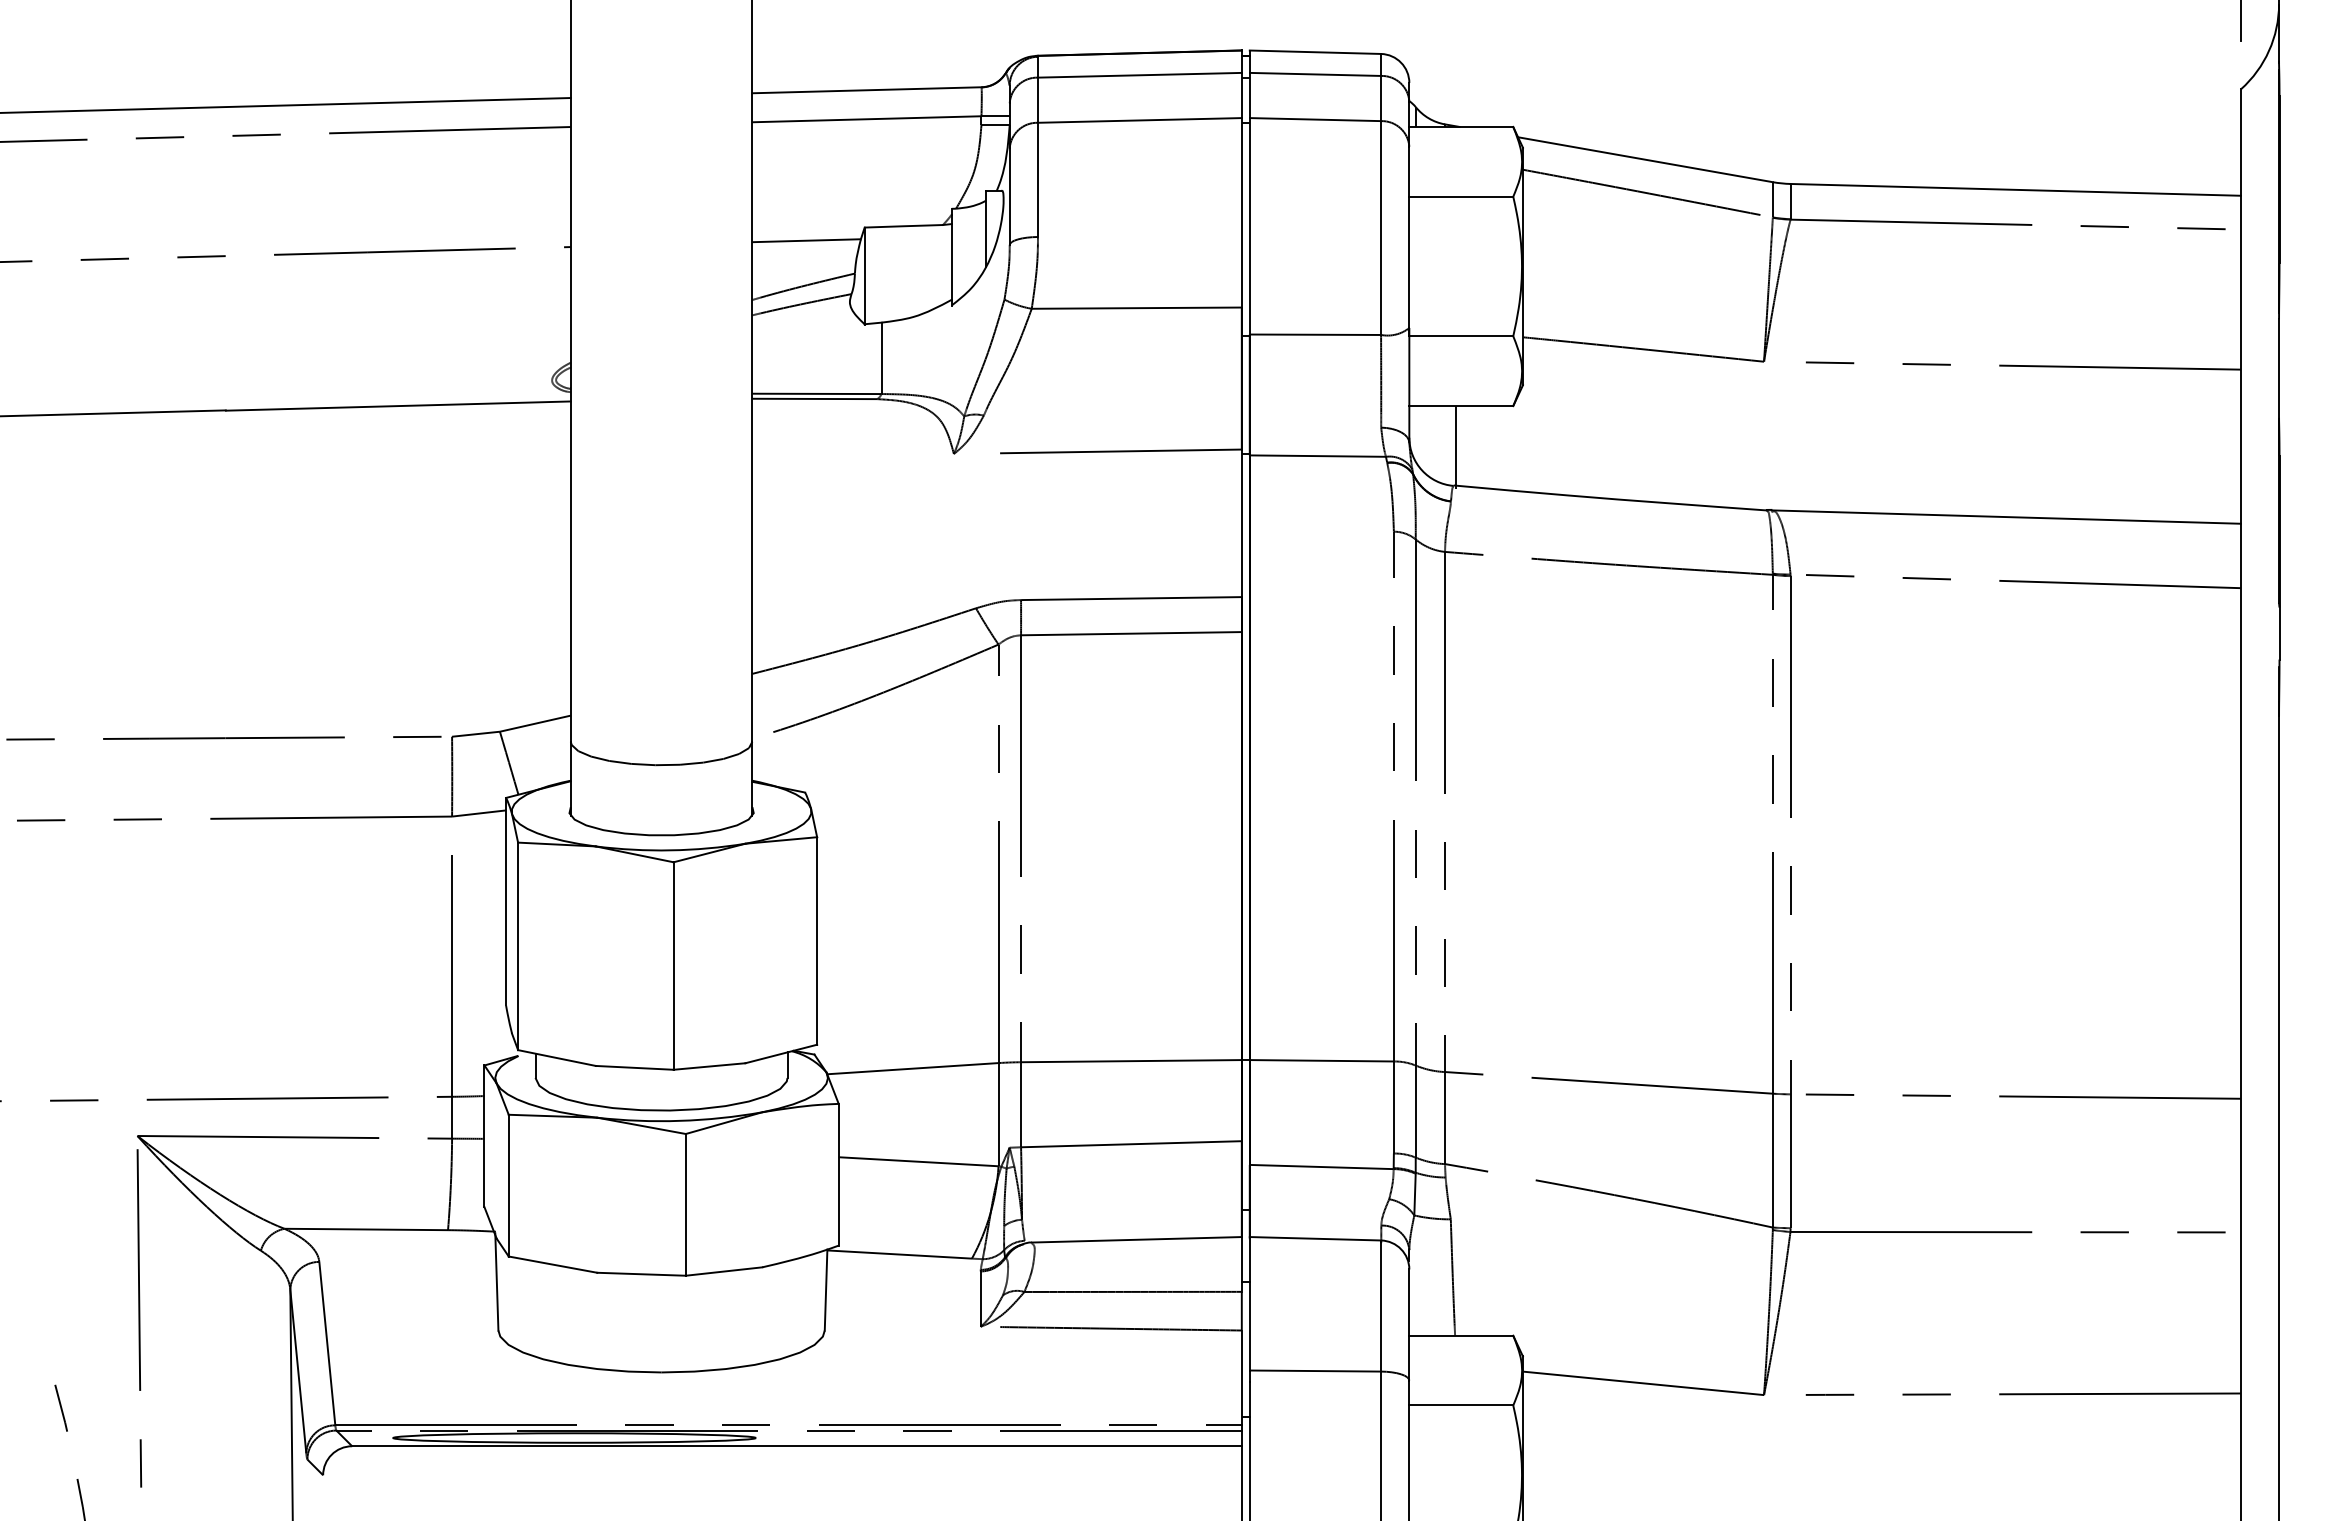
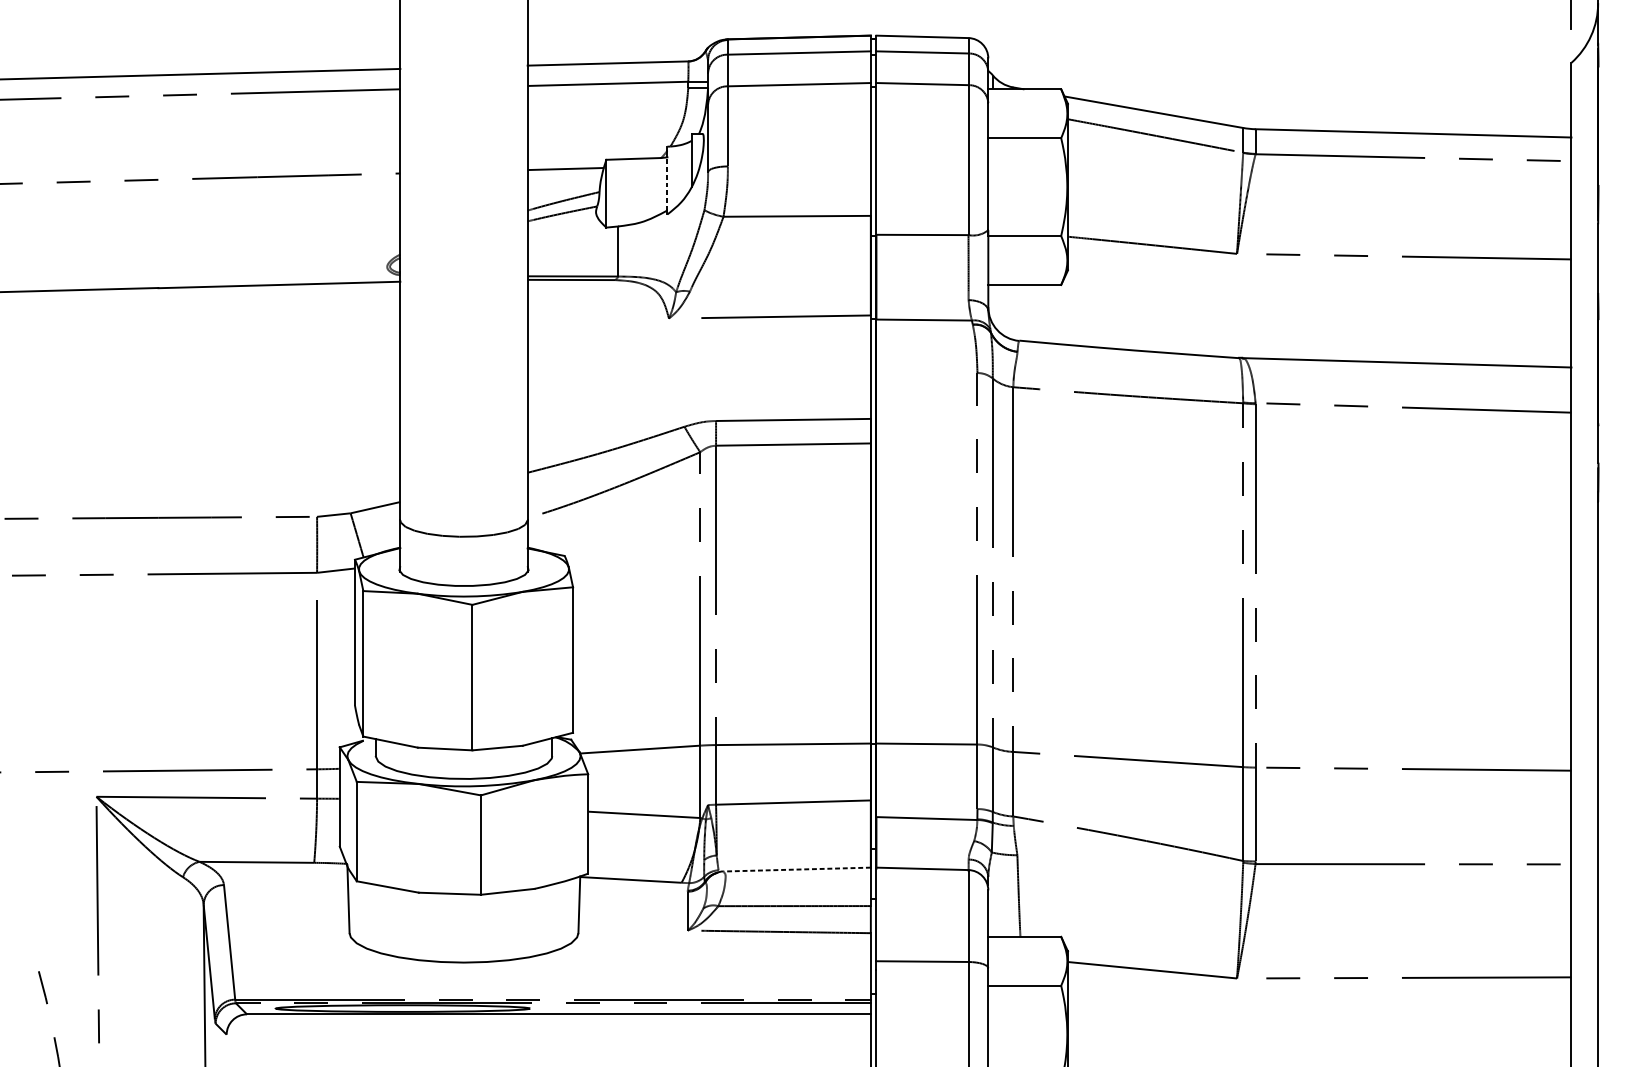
line: (951, 262) -> (667, 184), solid -> dashed
line: (1456, 447) -> (1021, 314), removed
line: (1136, 1239) -> (797, 869), solid -> dashed

